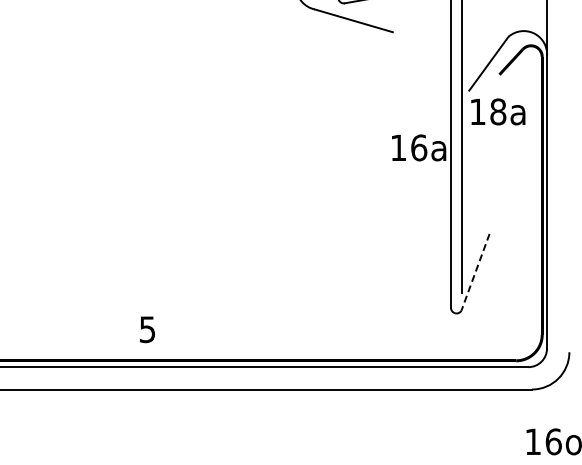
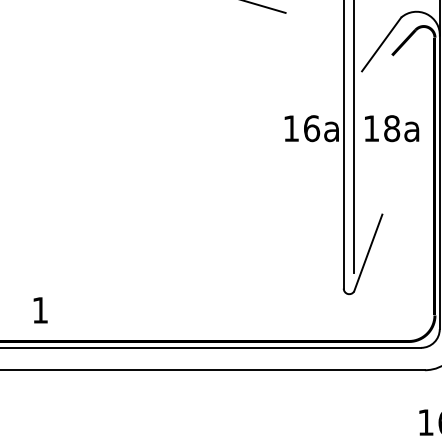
text: (498, 111) -> (392, 128), moved
line: (475, 272) -> (368, 253), dashed -> solid
text: (147, 329) -> (40, 310), 5 -> 1

